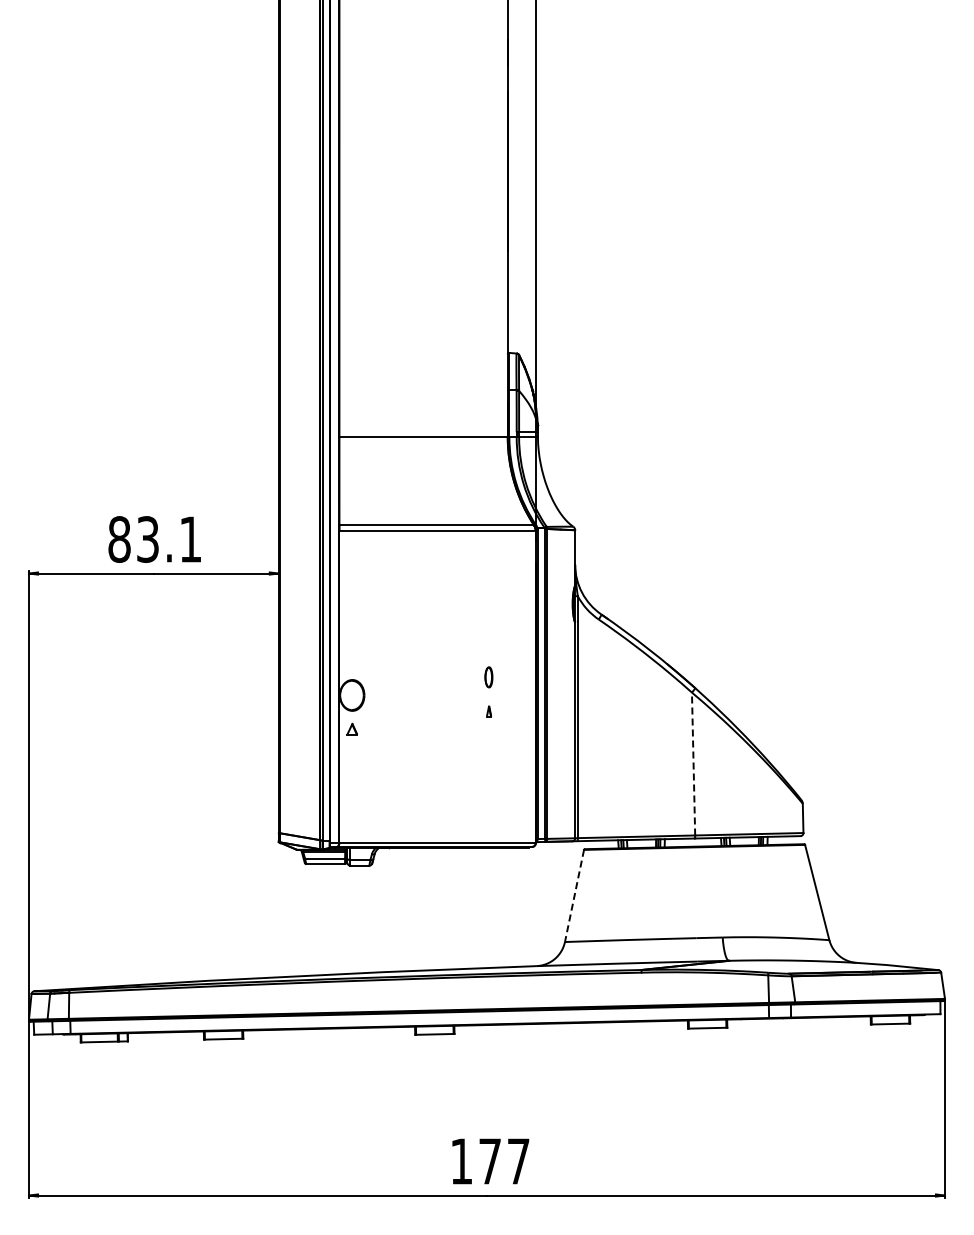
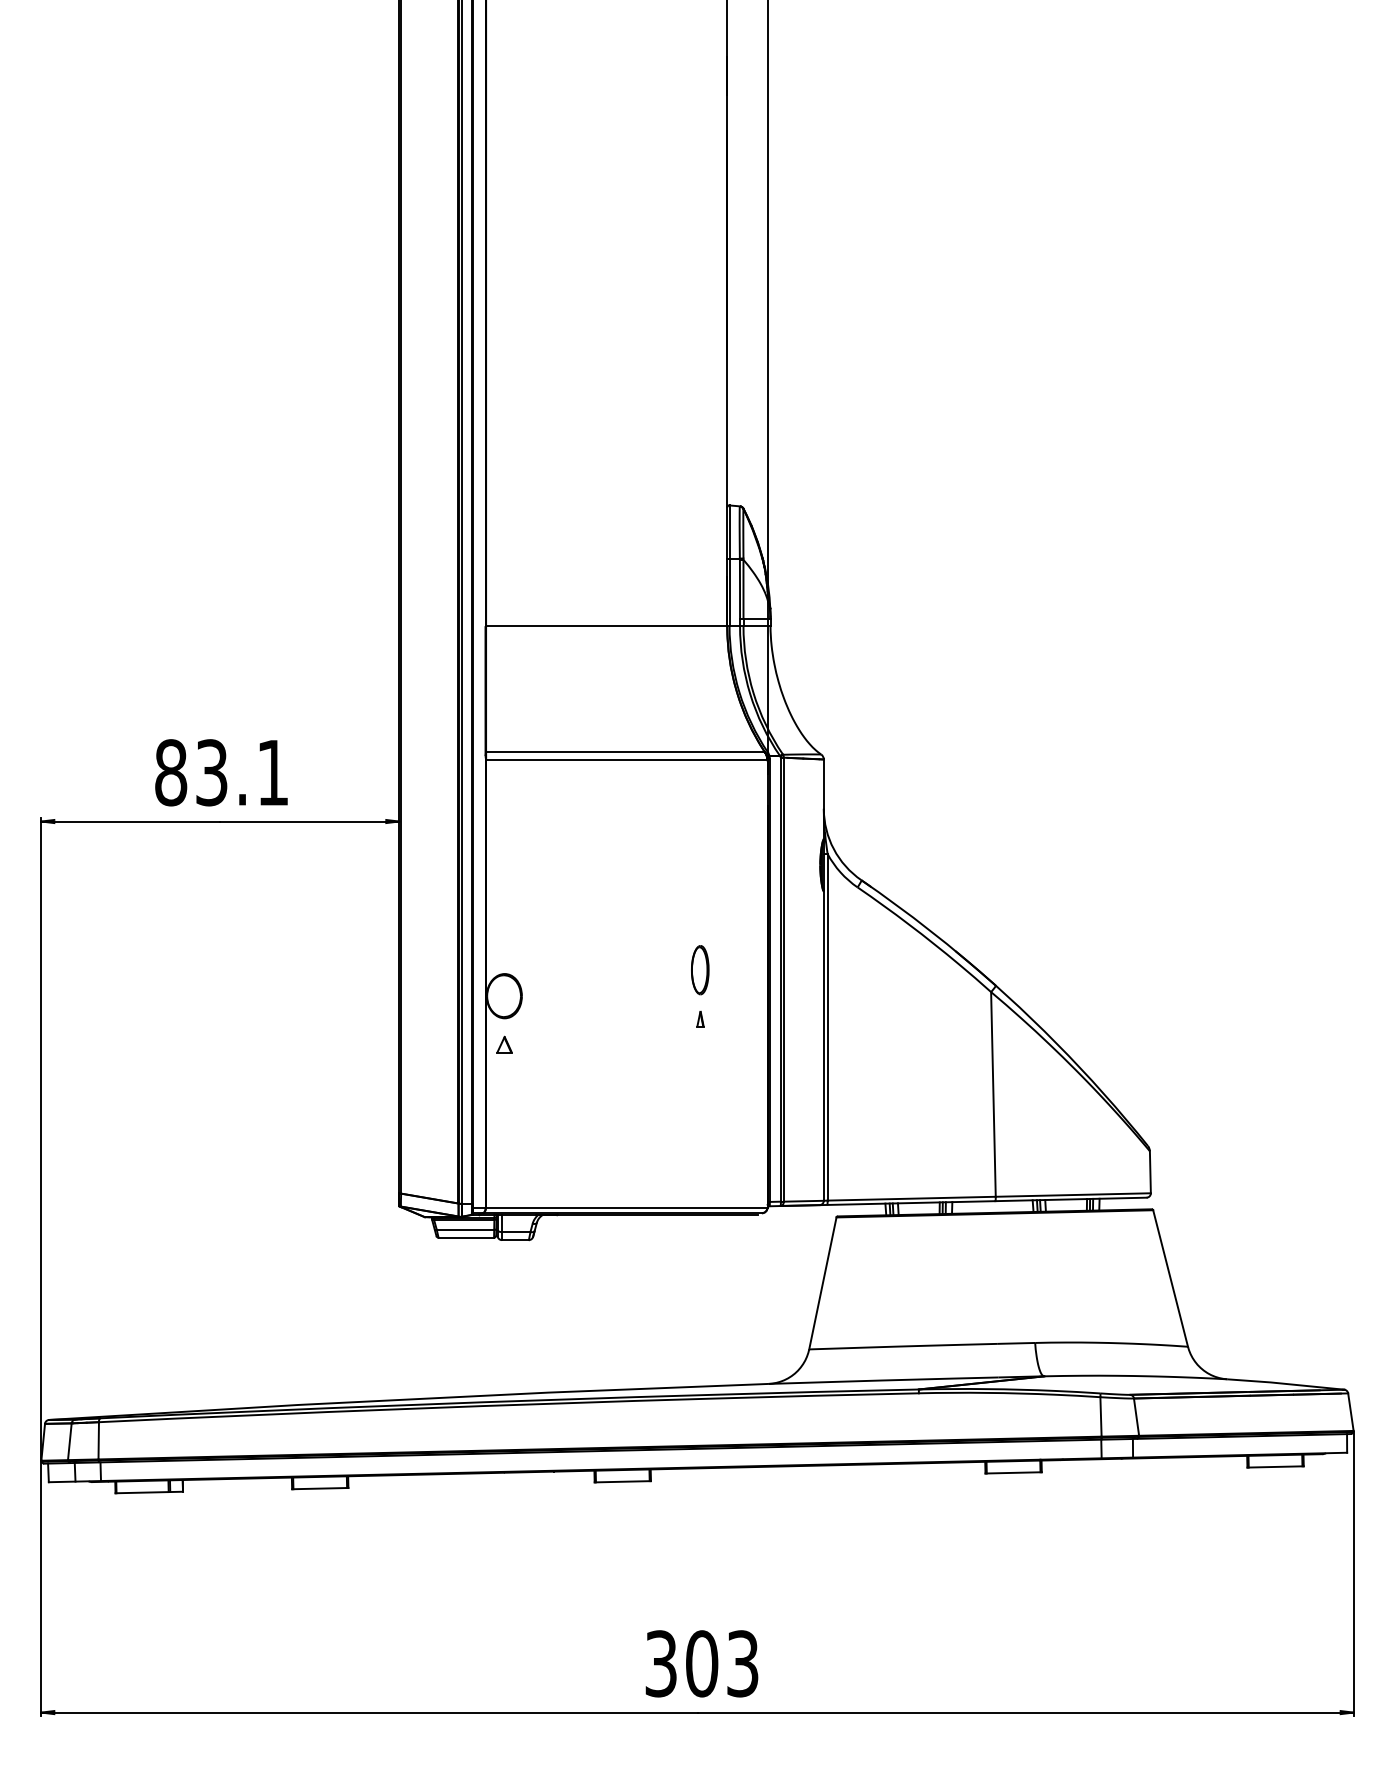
part: (488, 677) -> (699, 970), size x1.67
line: (693, 763) -> (993, 1093), dashed -> solid
line: (574, 896) -> (822, 1284), dashed -> solid
text: (490, 1161) -> (702, 1663), 177 -> 303

